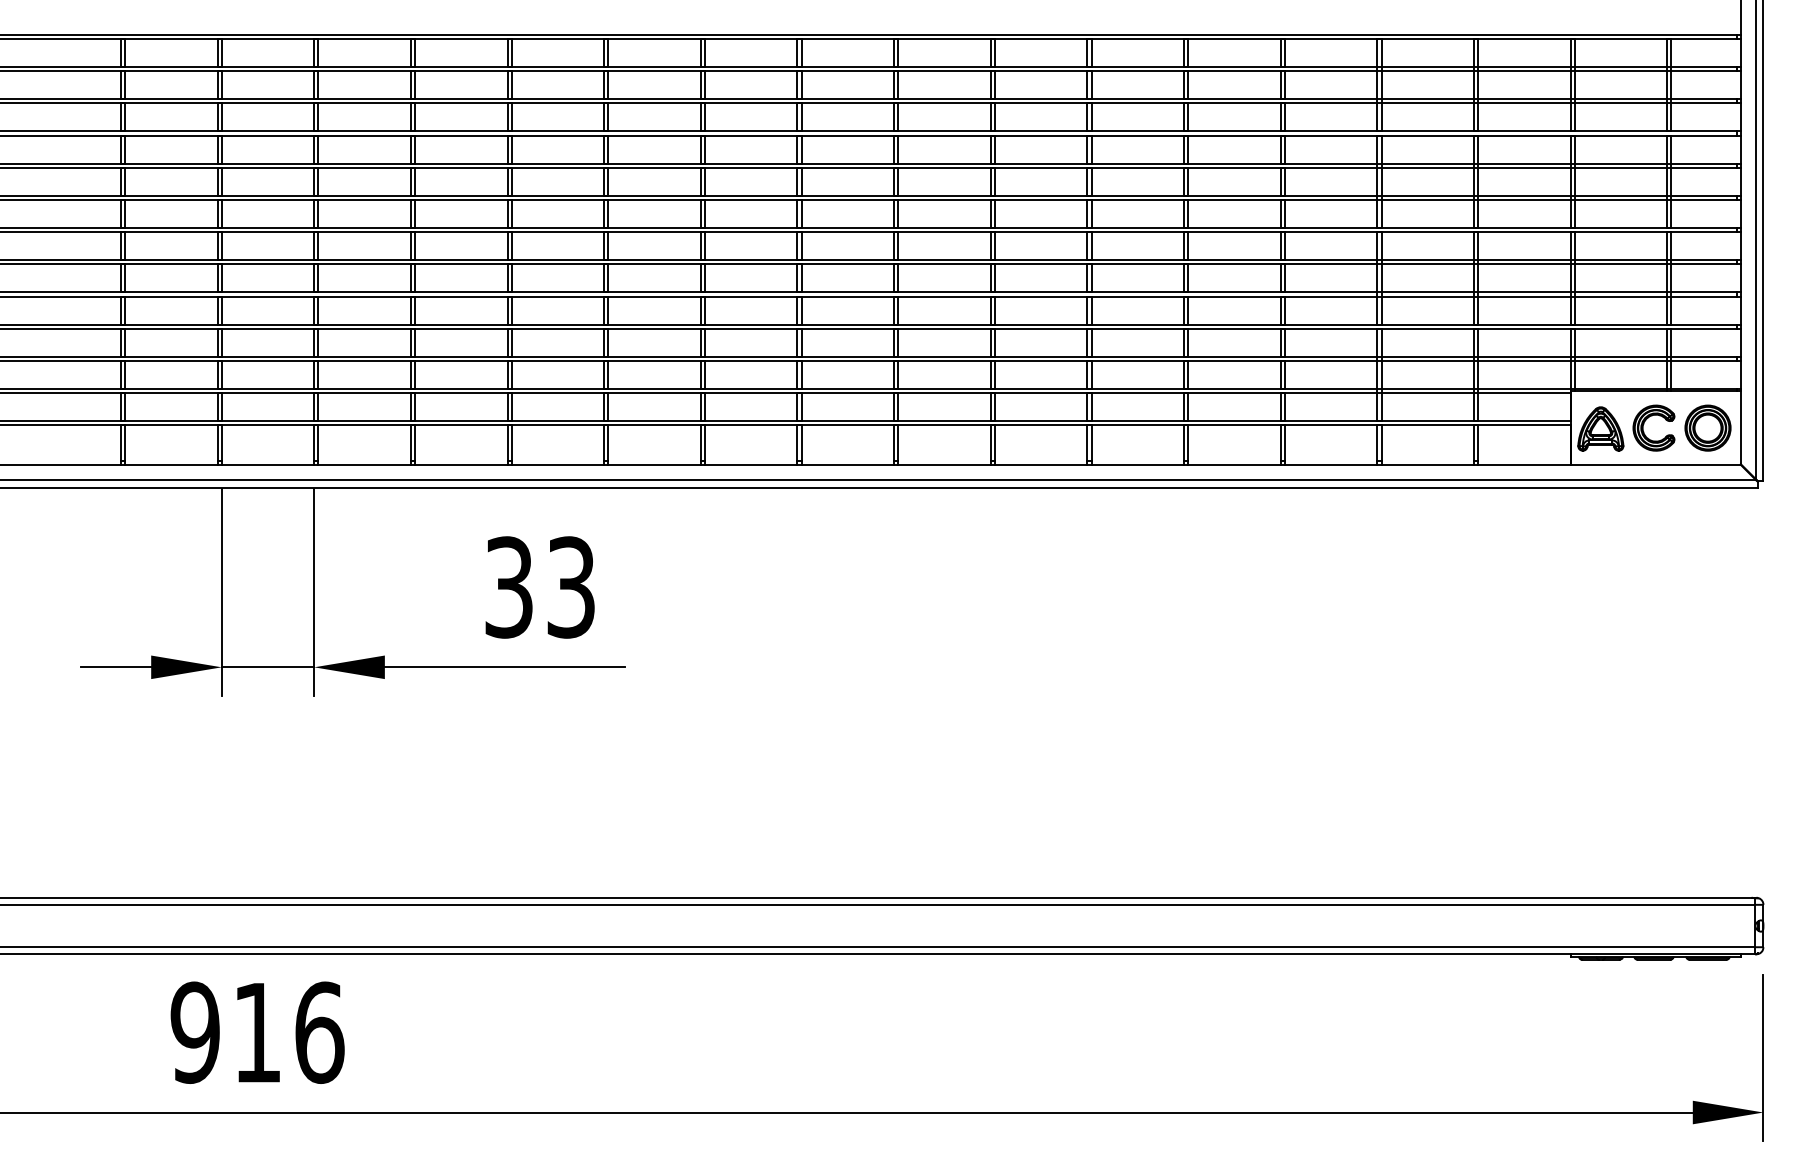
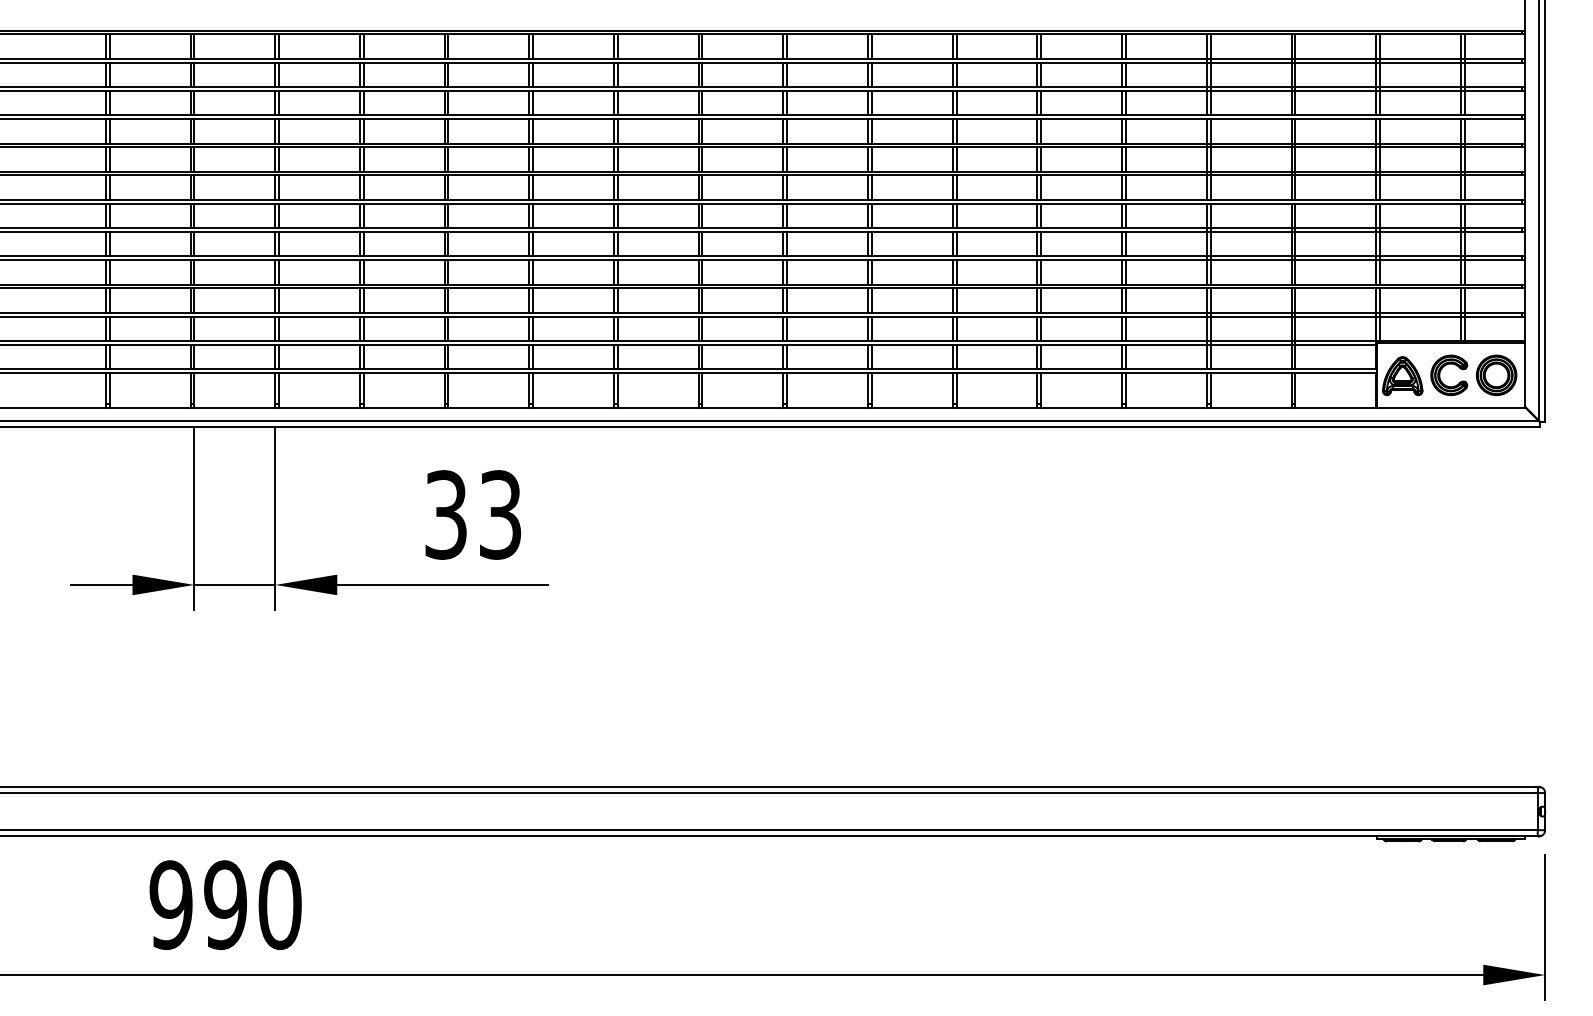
text: (288, 1032) -> (252, 904), 916 -> 990

